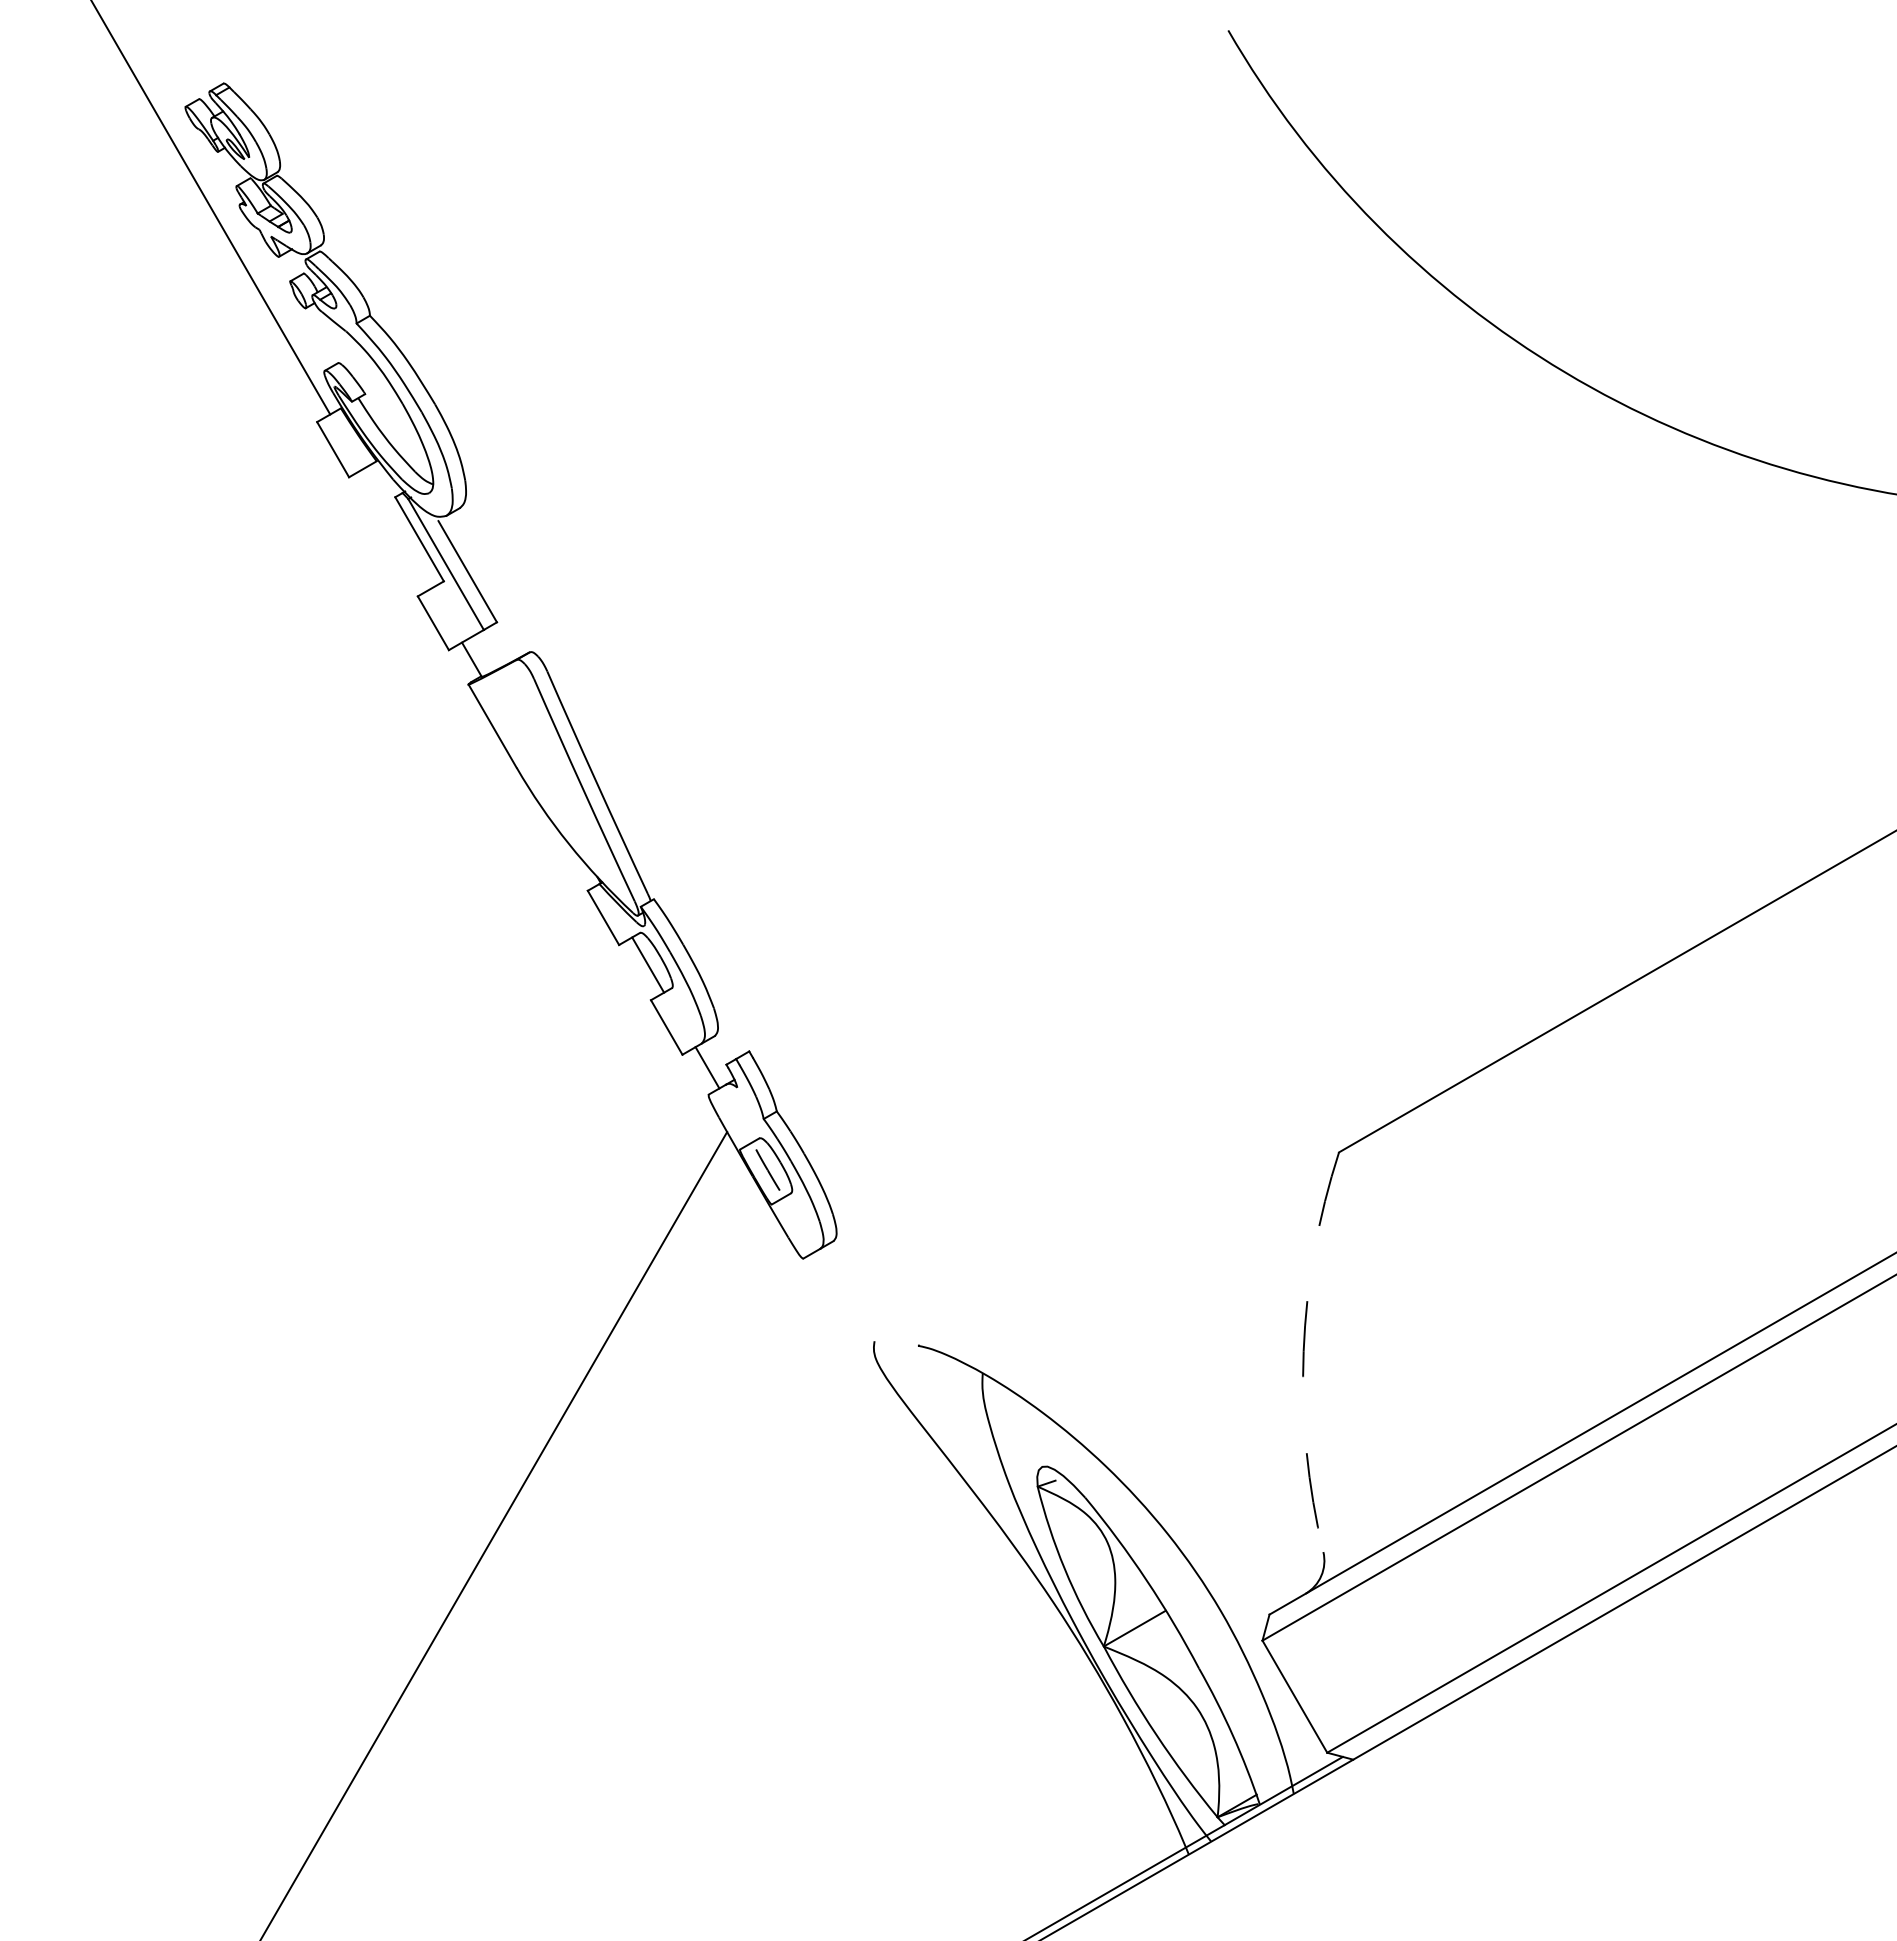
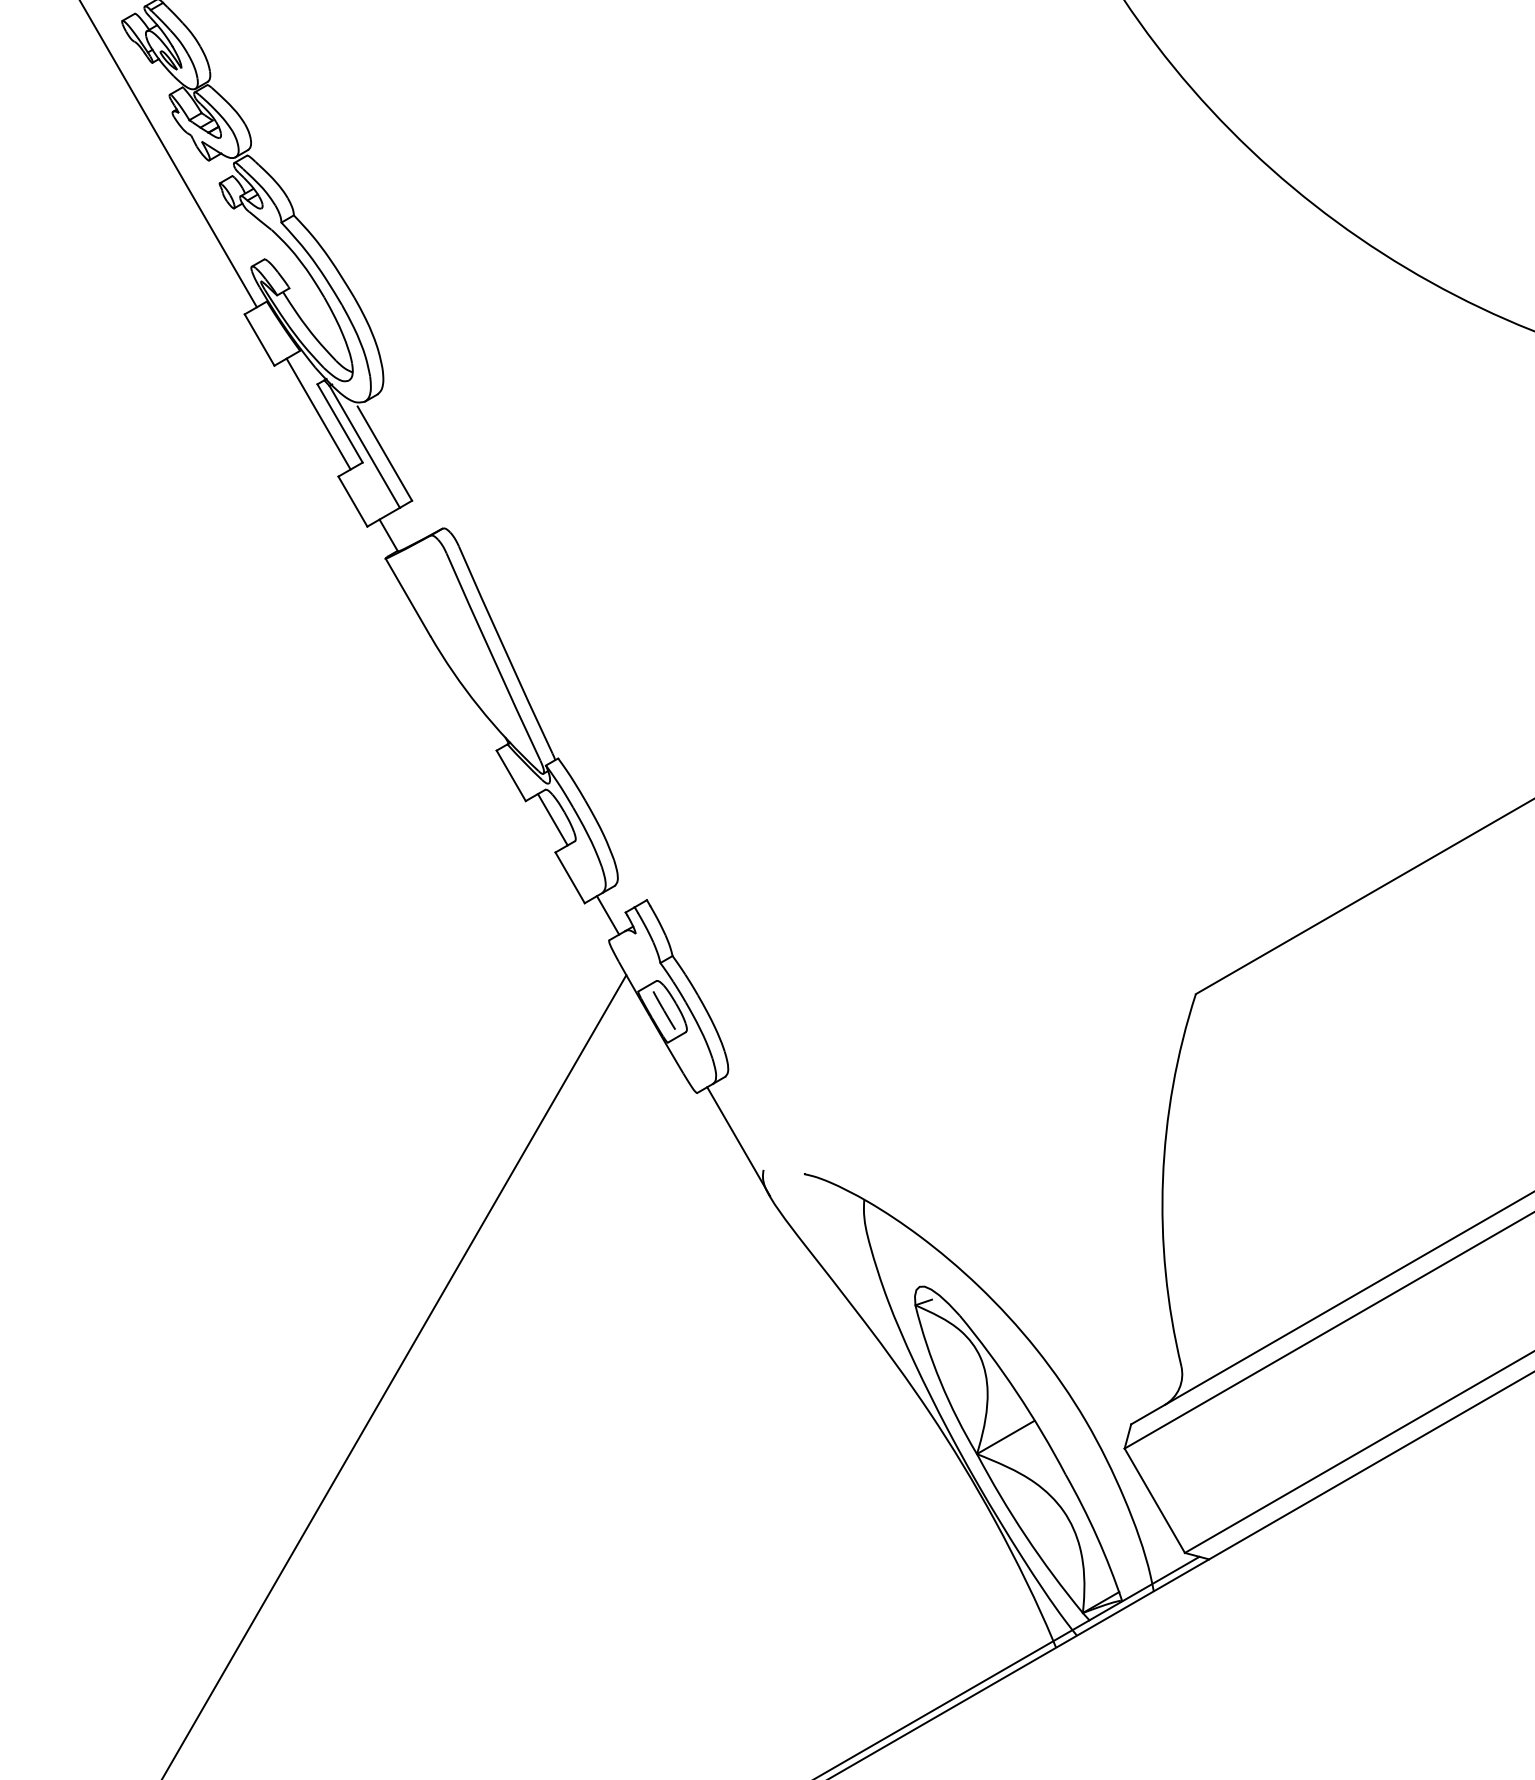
line: (396, 528) -> (318, 413), added
line: (847, 1310) -> (738, 1141), added
arc: (1303, 1351) -> (1162, 1179), dashed -> solid

